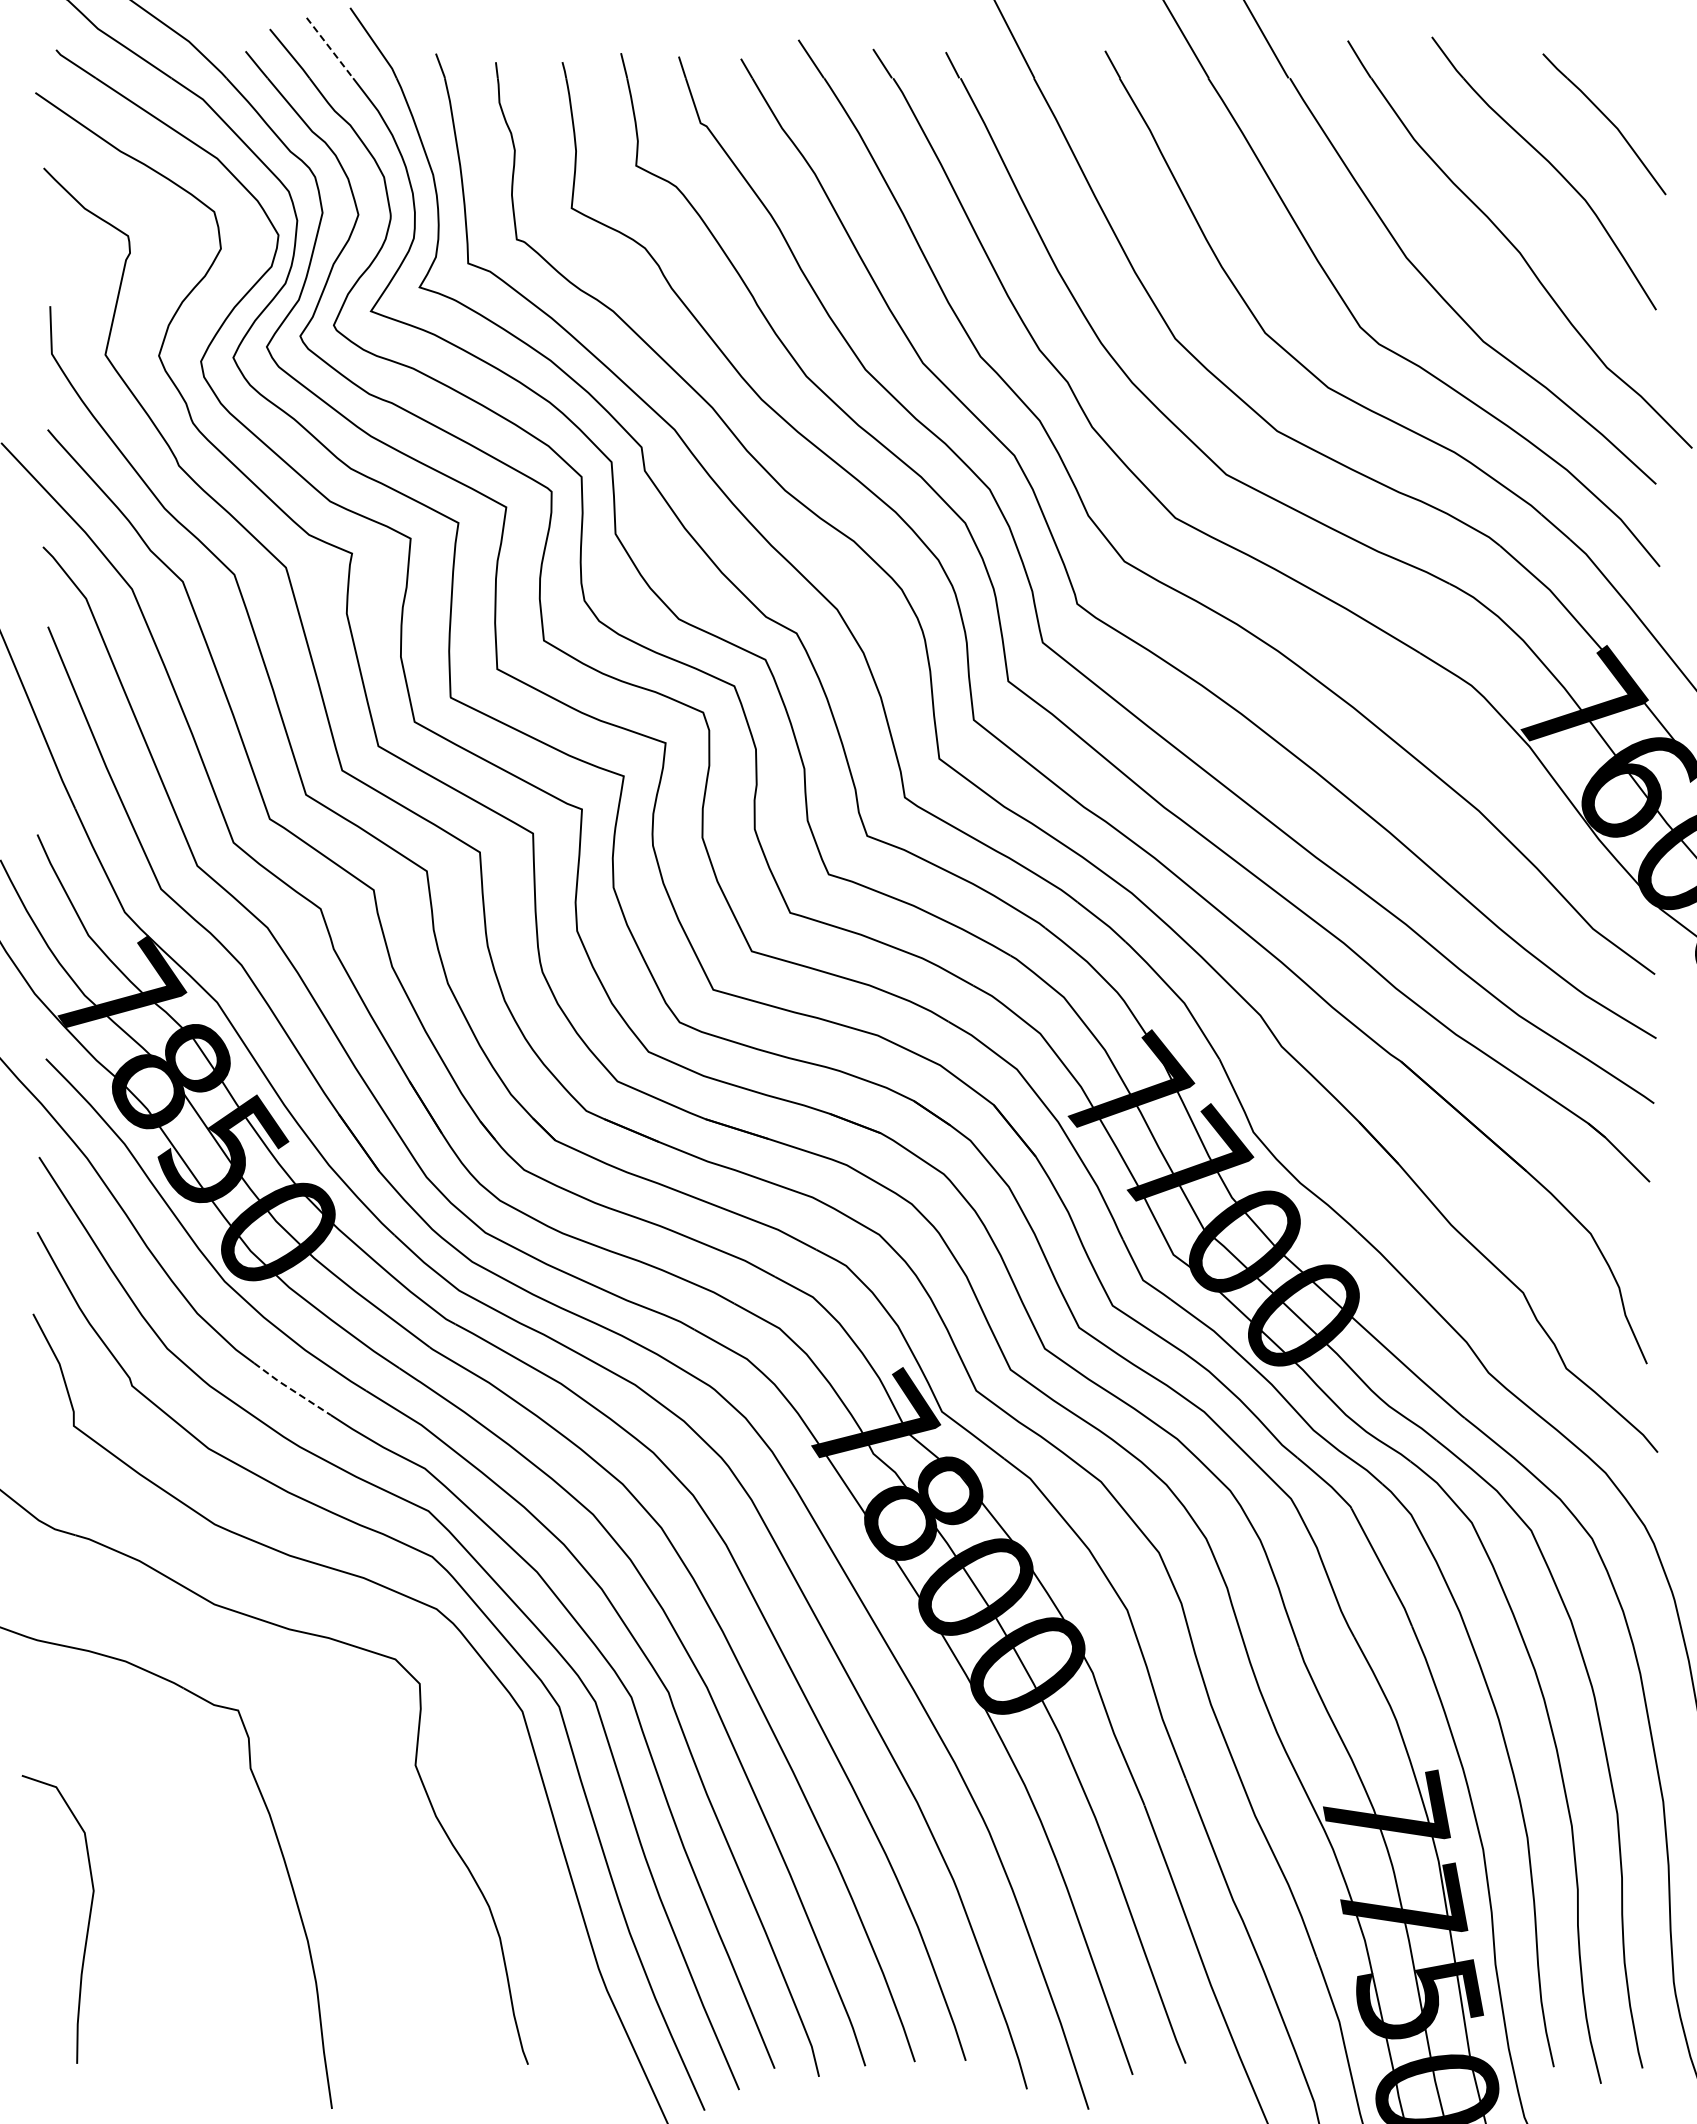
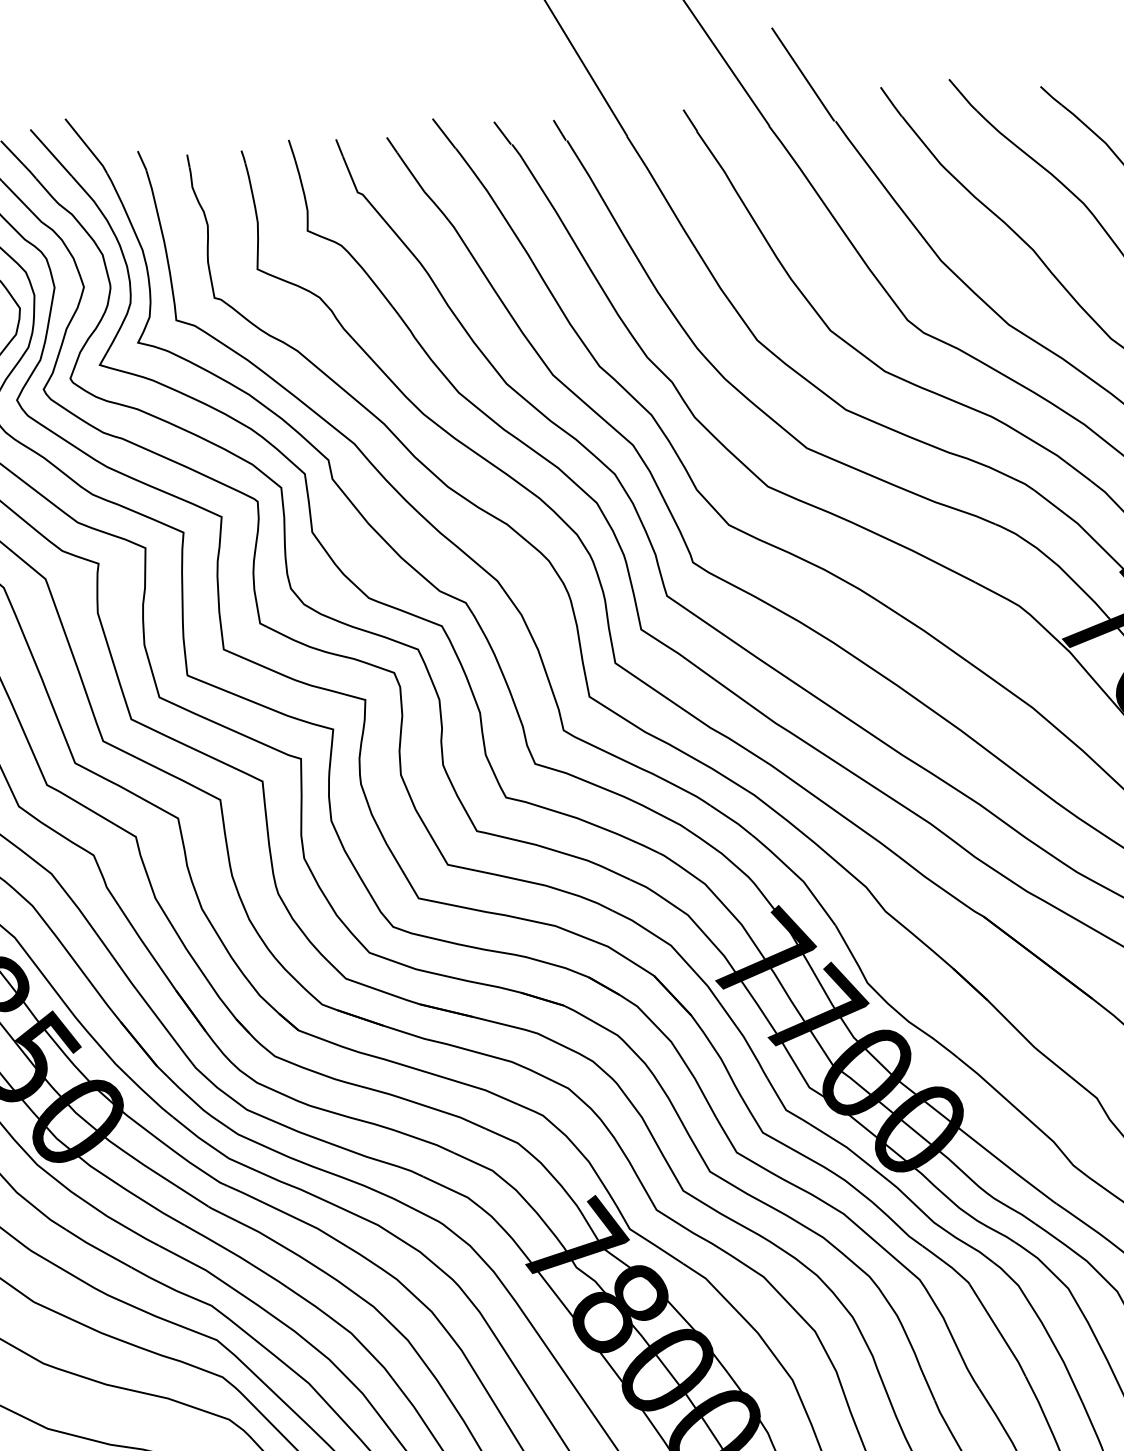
line: (330, 48) -> (51, 153), dashed -> solid
line: (291, 1389) -> (98, 1248), dashed -> solid

